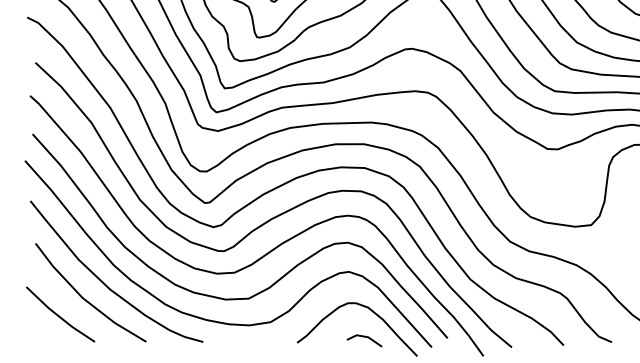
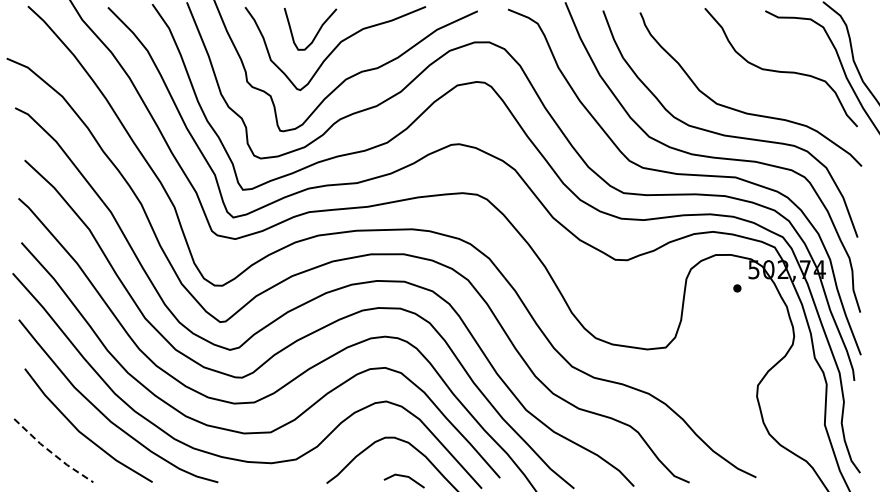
line: (59, 316) -> (52, 453), solid -> dashed

